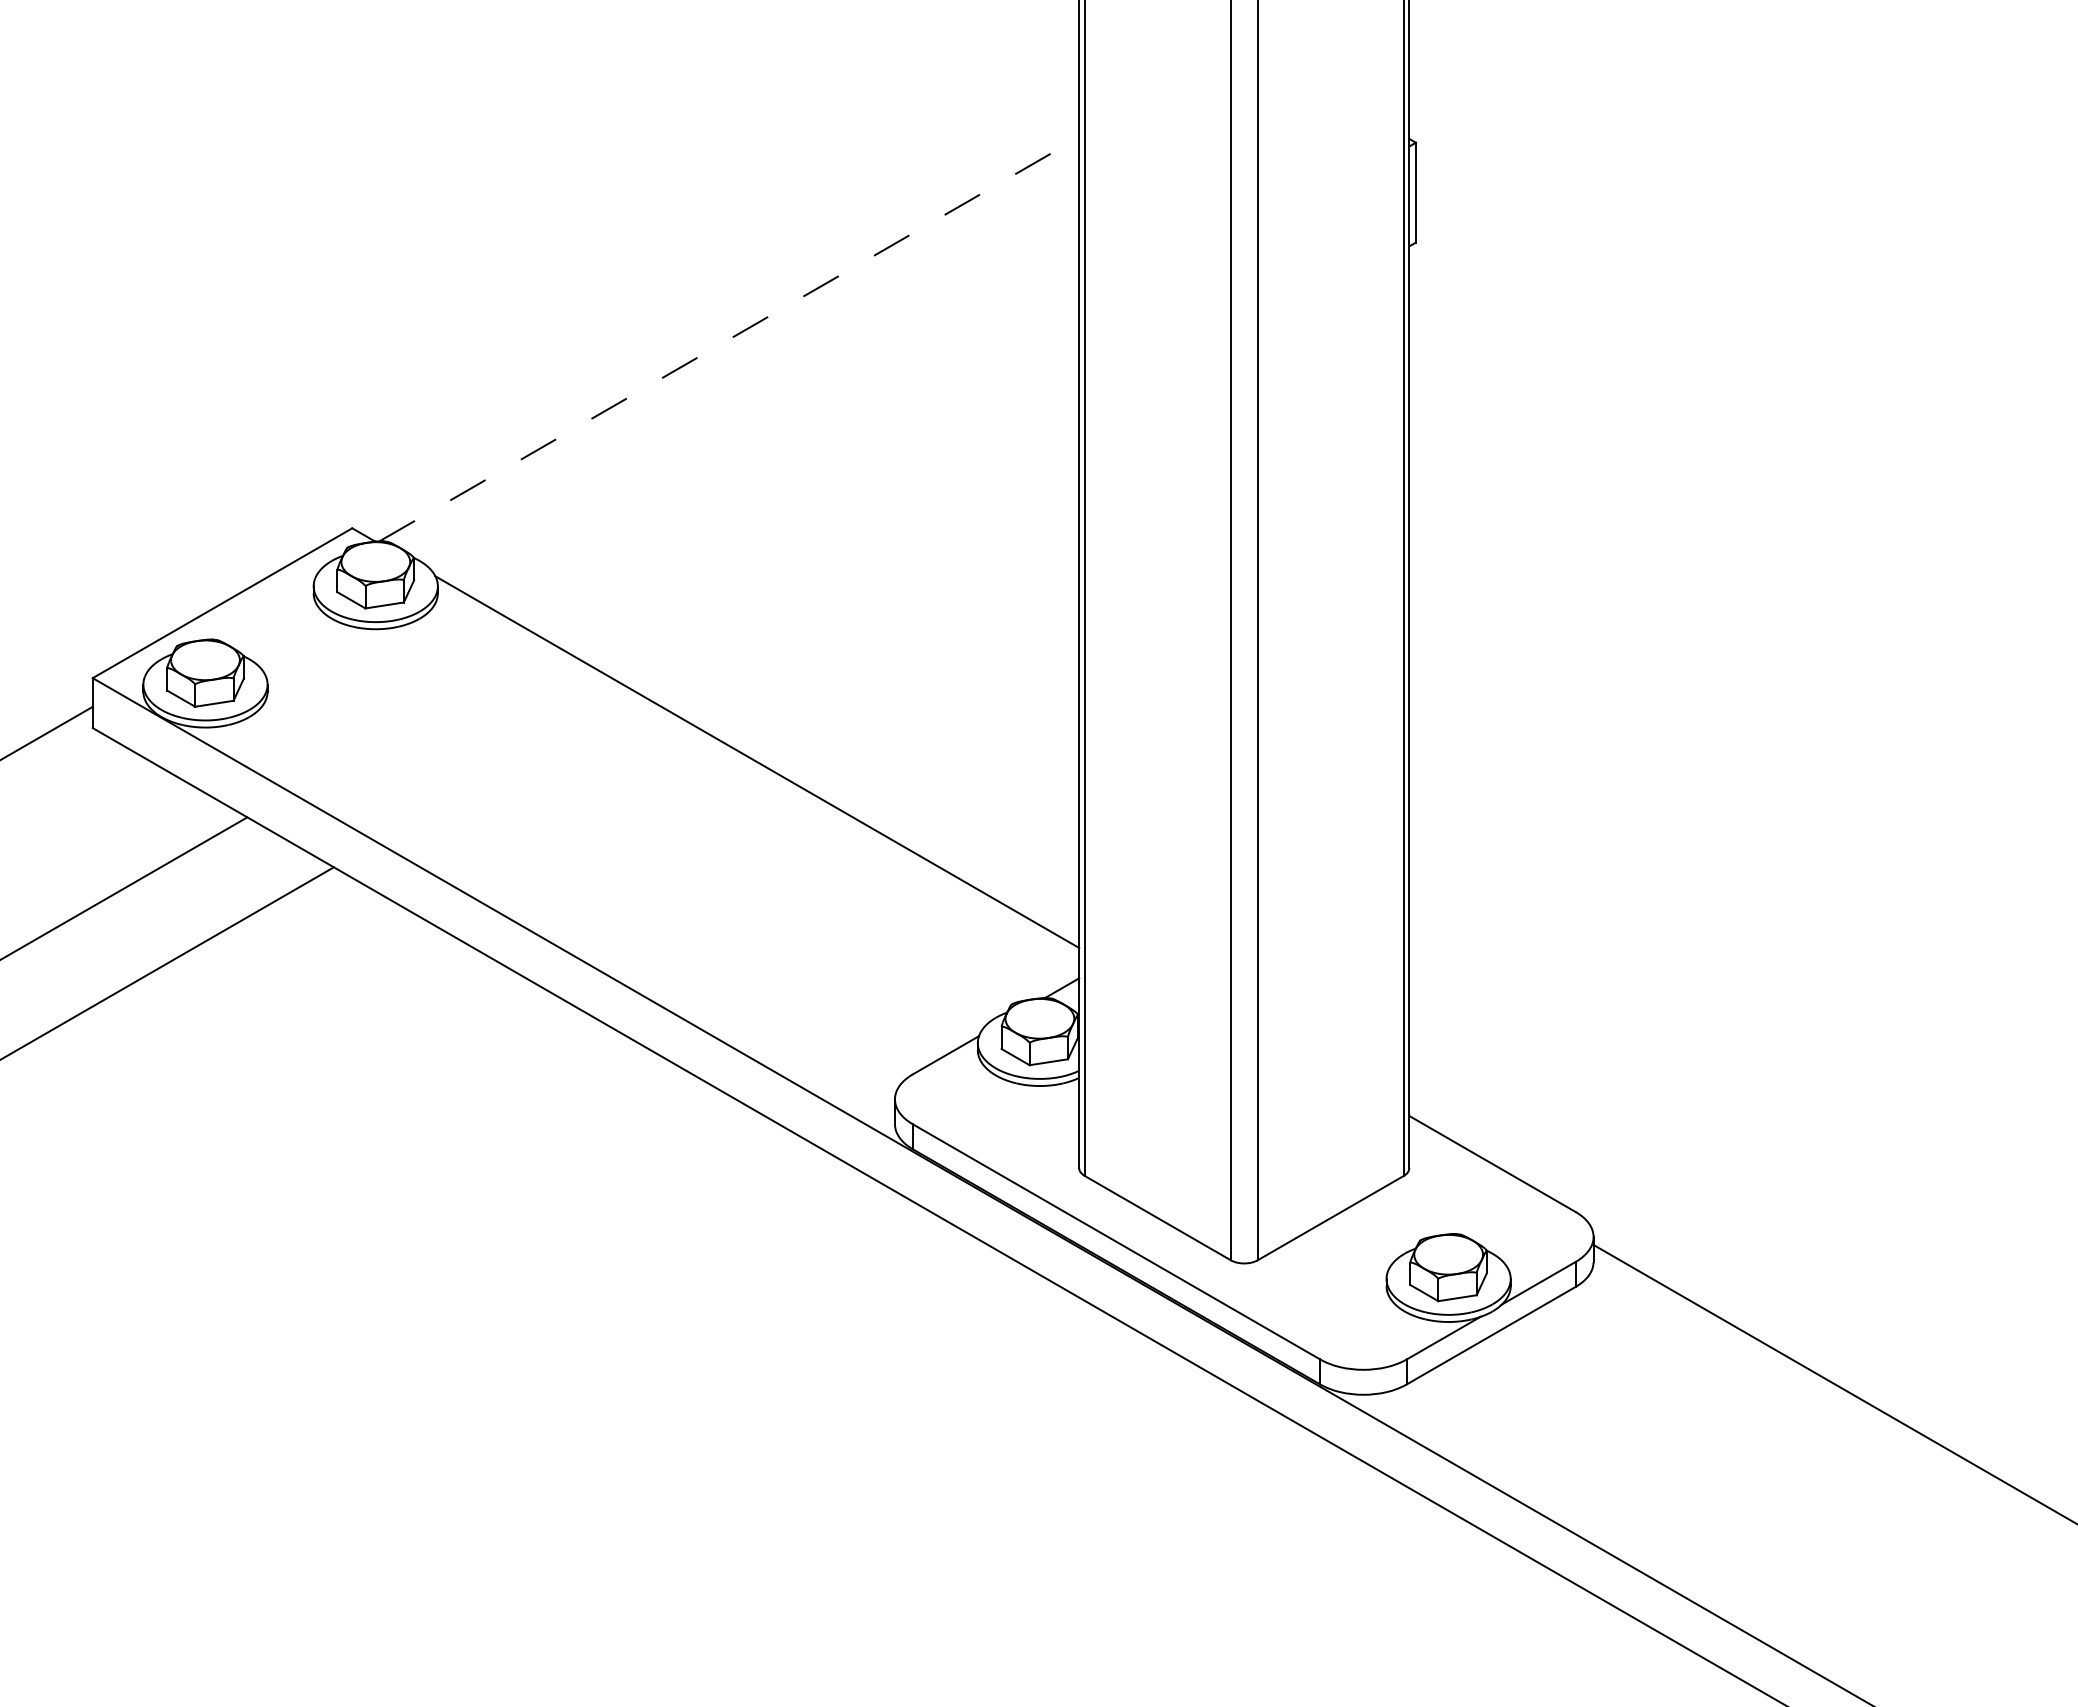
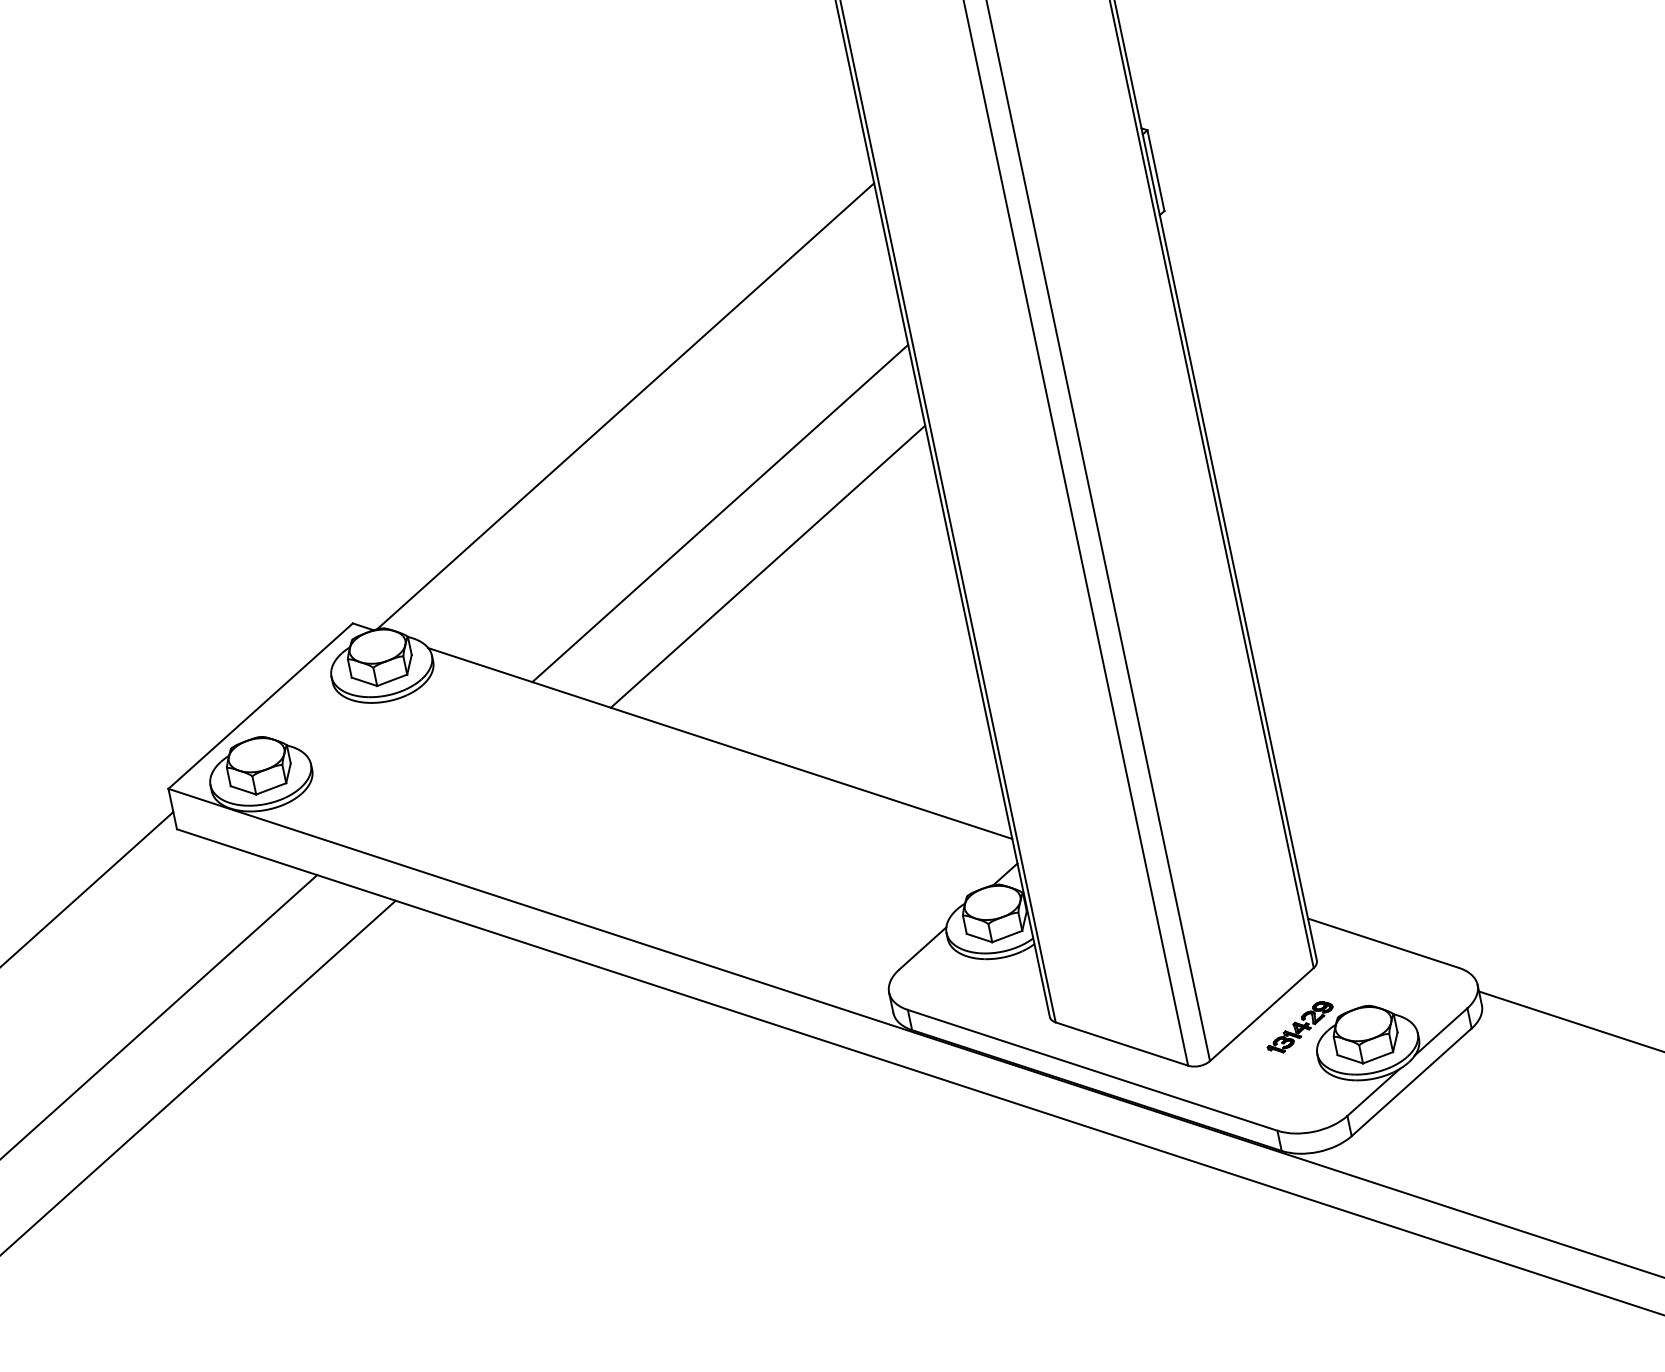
line: (729, 339) -> (625, 406), dashed -> solid
line: (814, 489) -> (720, 513), added
line: (857, 564) -> (767, 566), added
part: (1372, 1243) -> (1299, 1028), added

